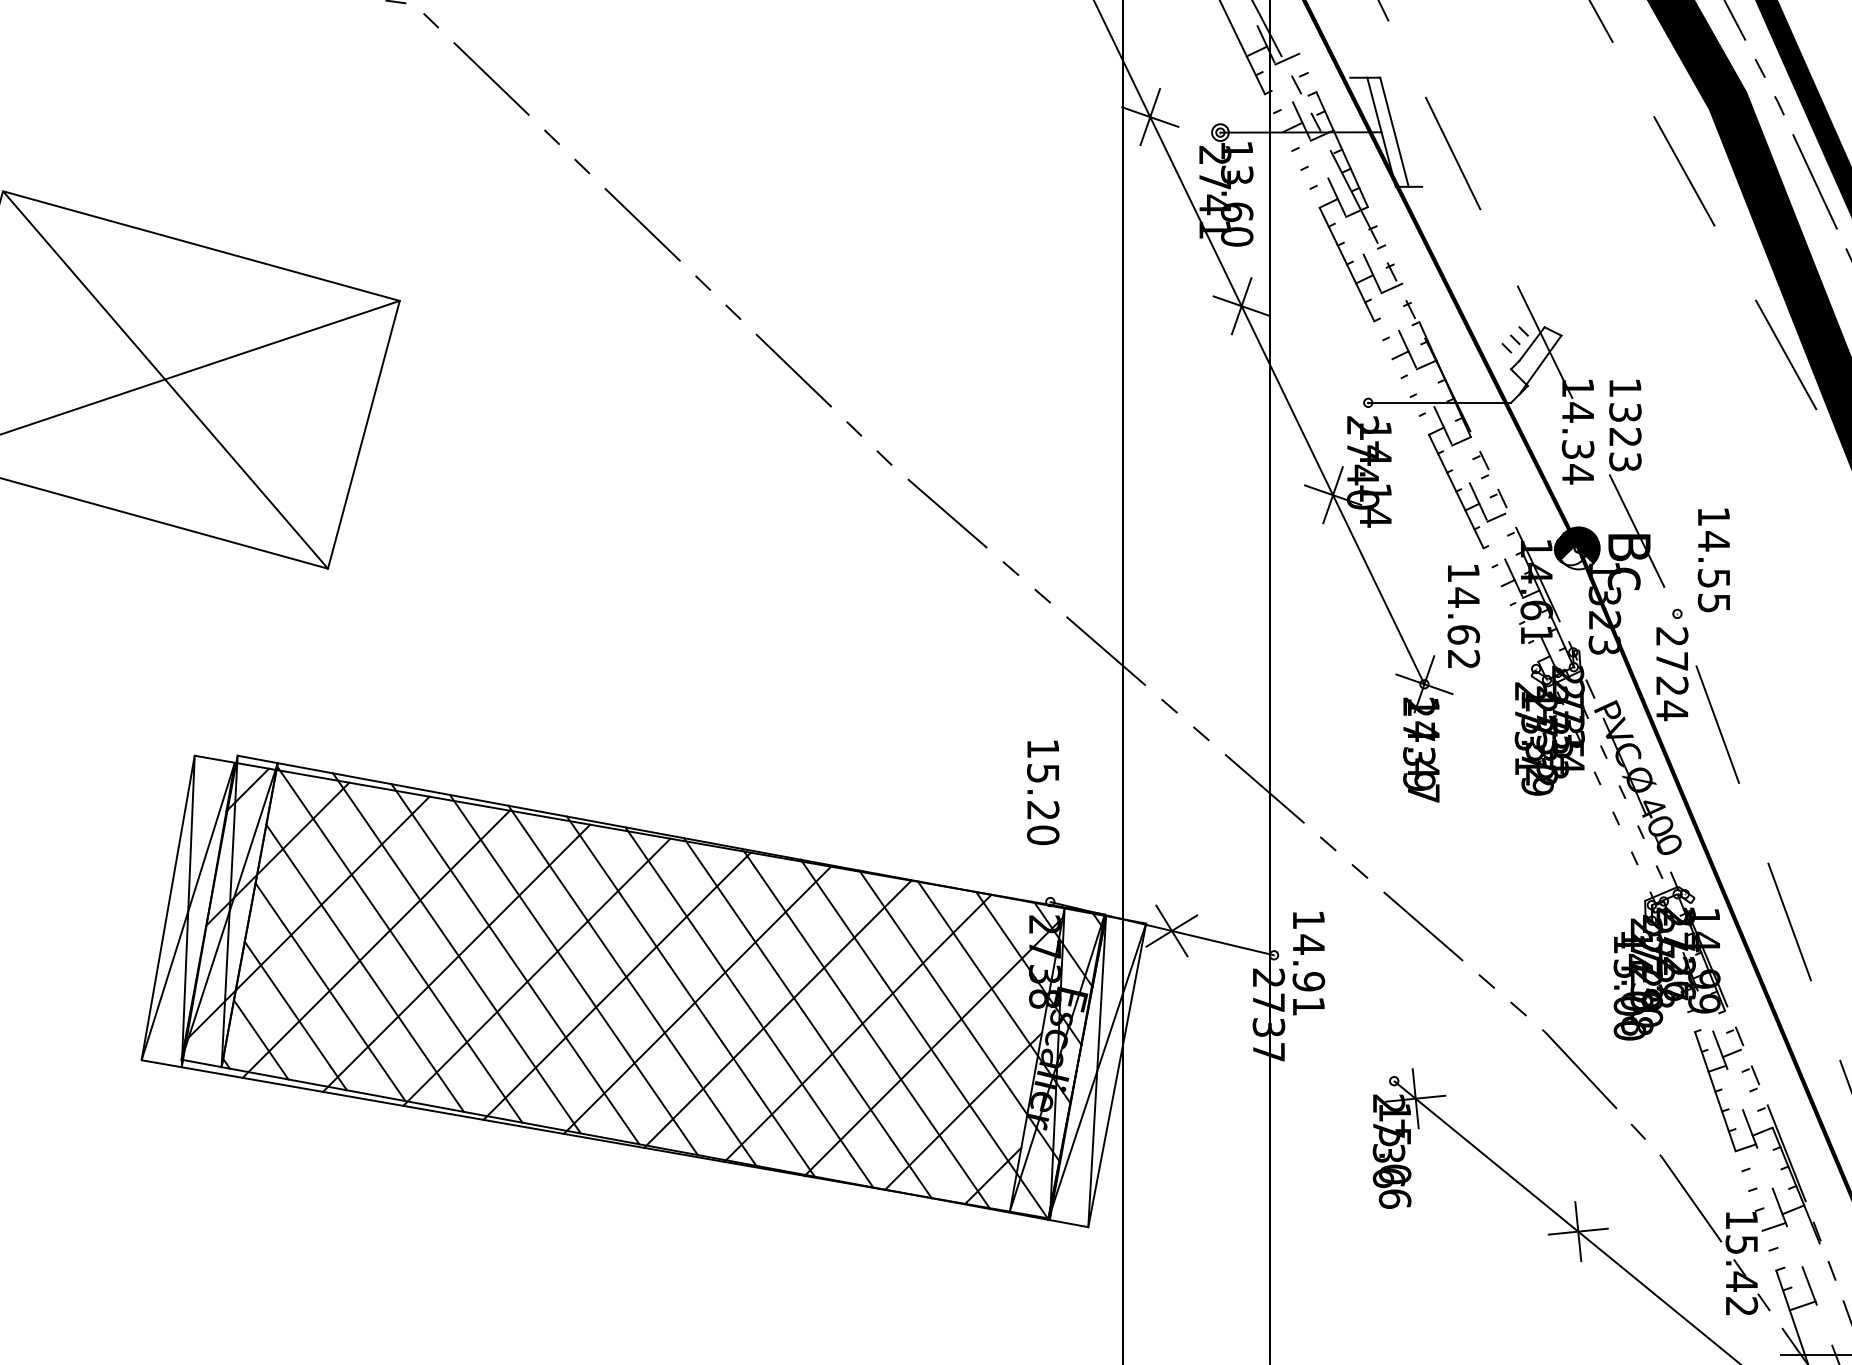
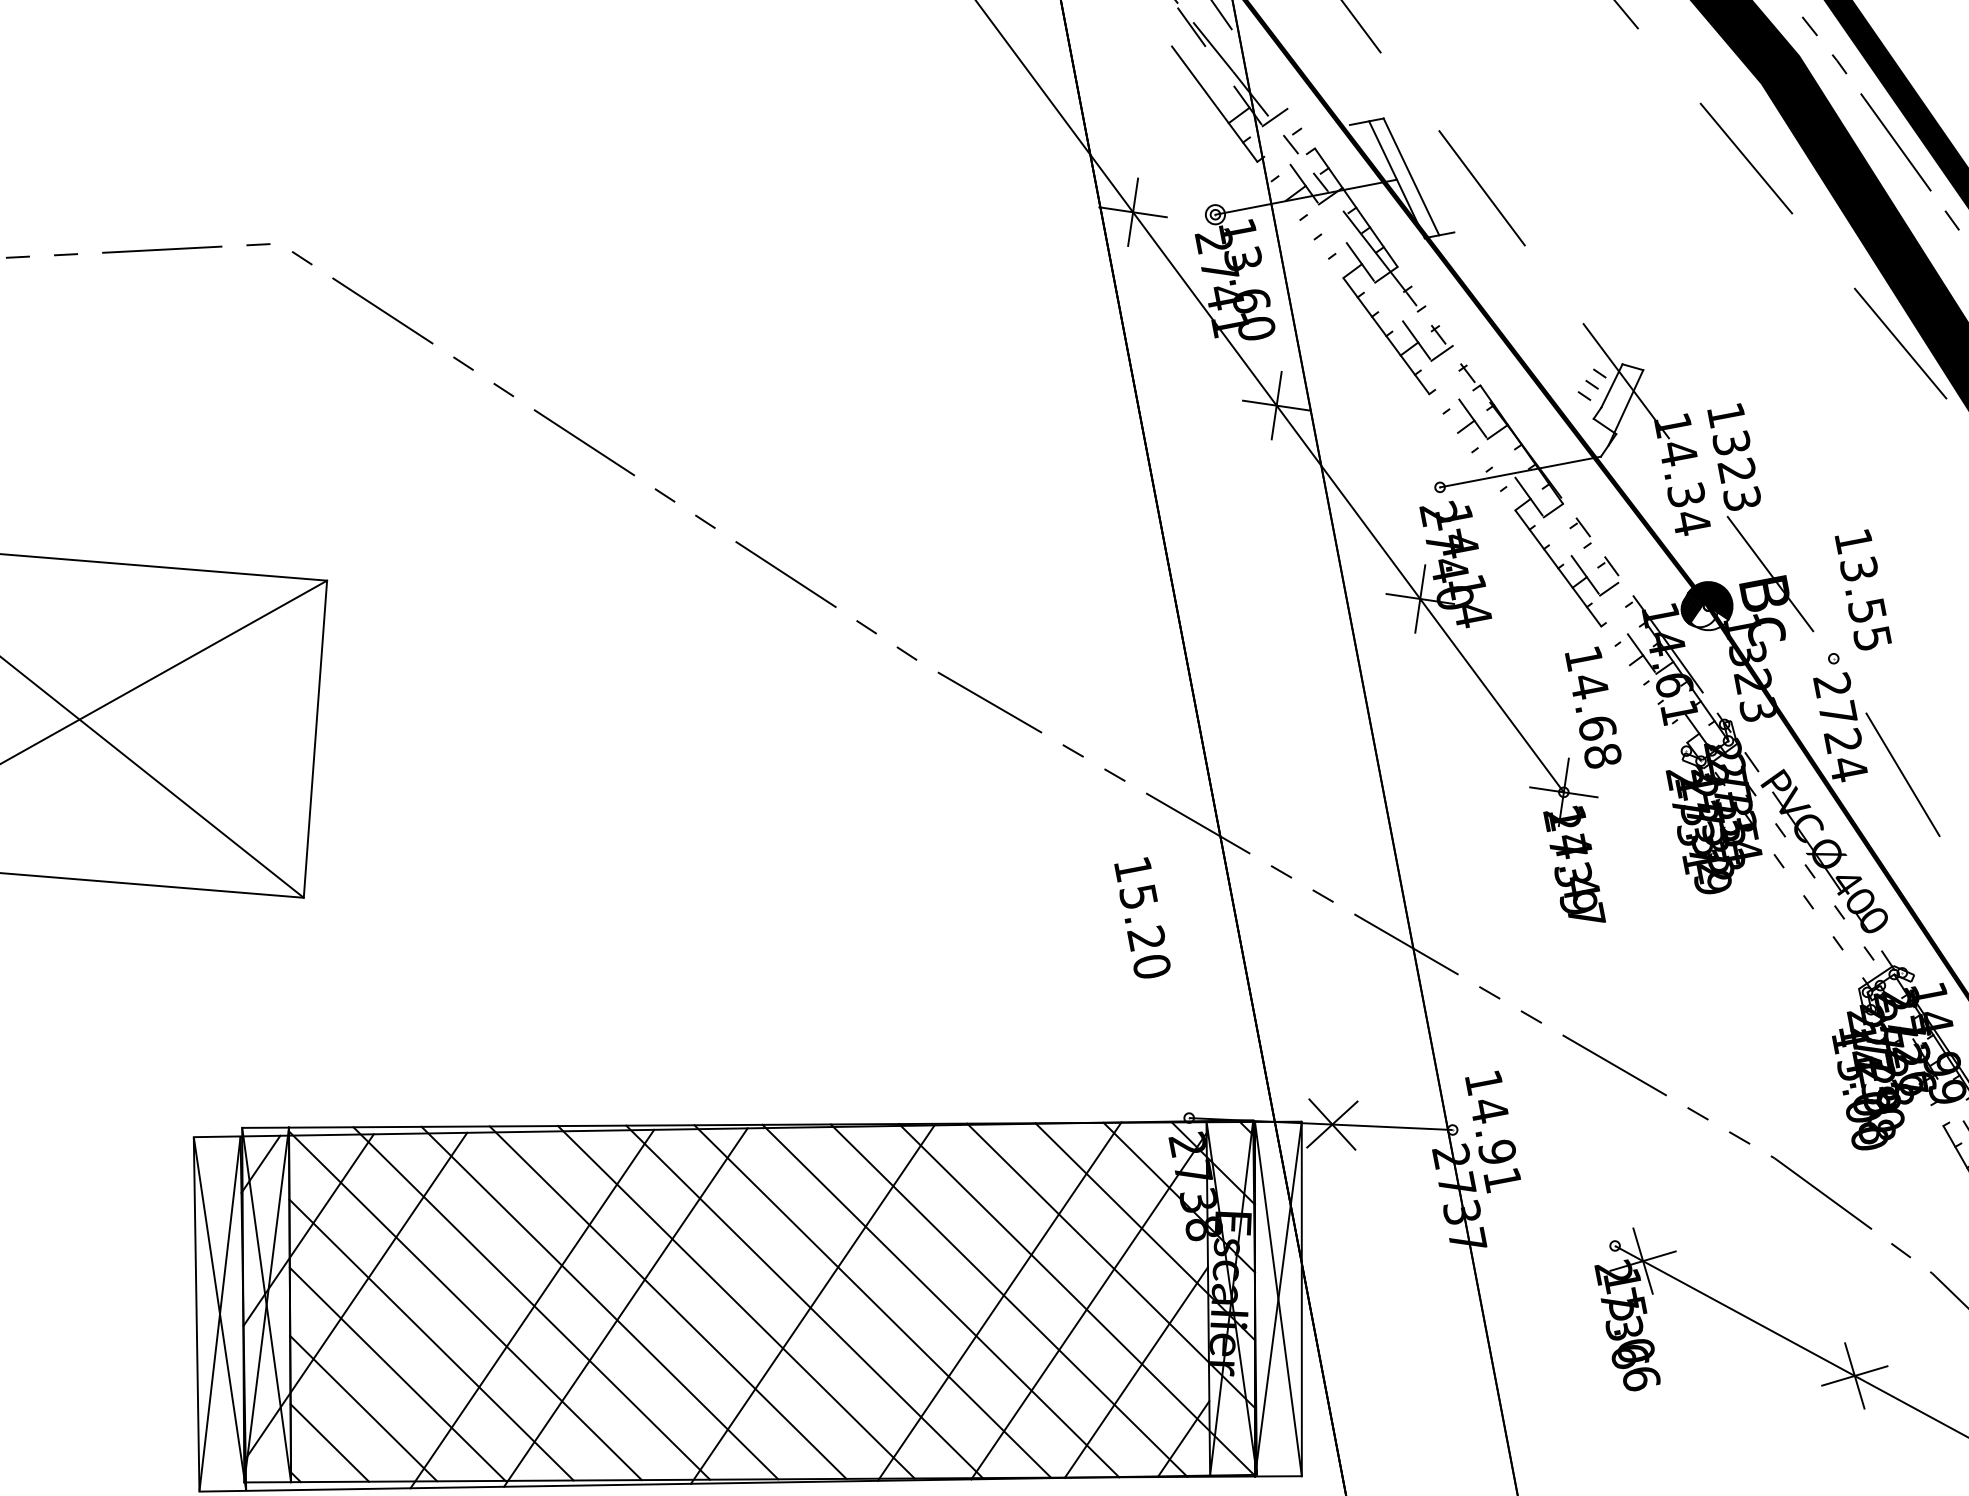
text: (1713, 541) -> (1858, 569), 14.55 -> 13.55
text: (1463, 659) -> (1602, 756), 14.62 -> 14.68
text: (1043, 792) -> (1143, 918), moved
line: (375, 943) -> (437, 1309), removed
line: (616, 985) -> (718, 1305), removed
line: (777, 1013) -> (905, 1302), removed

